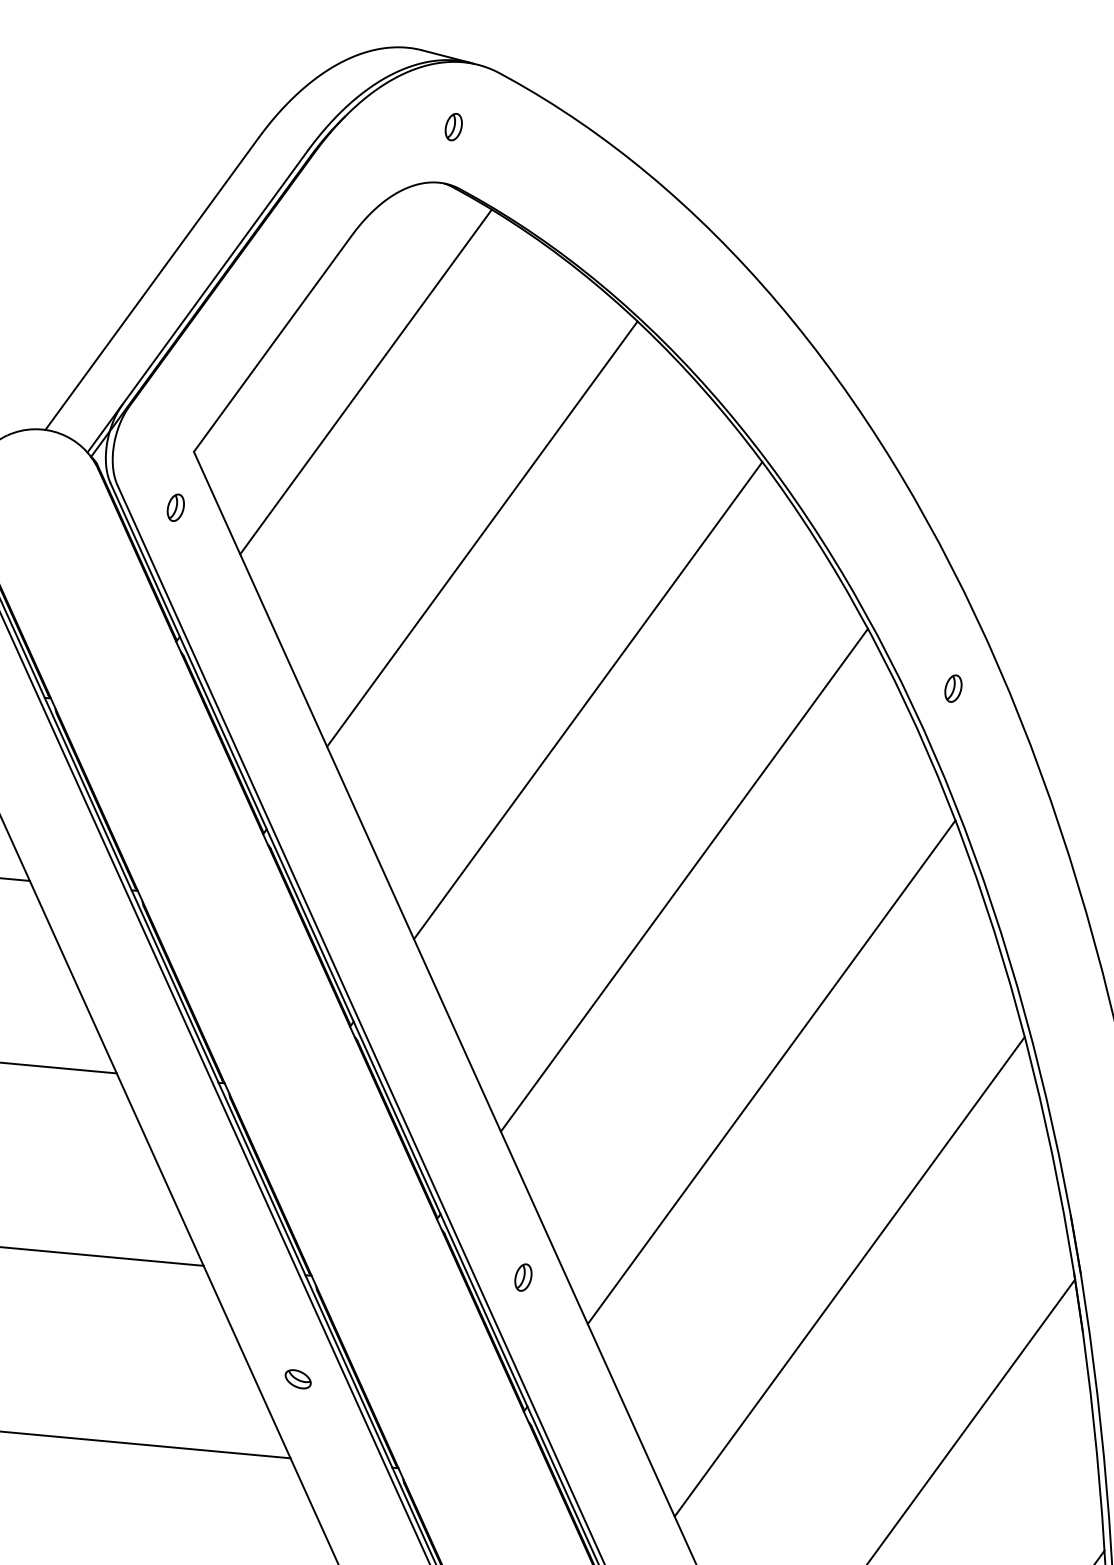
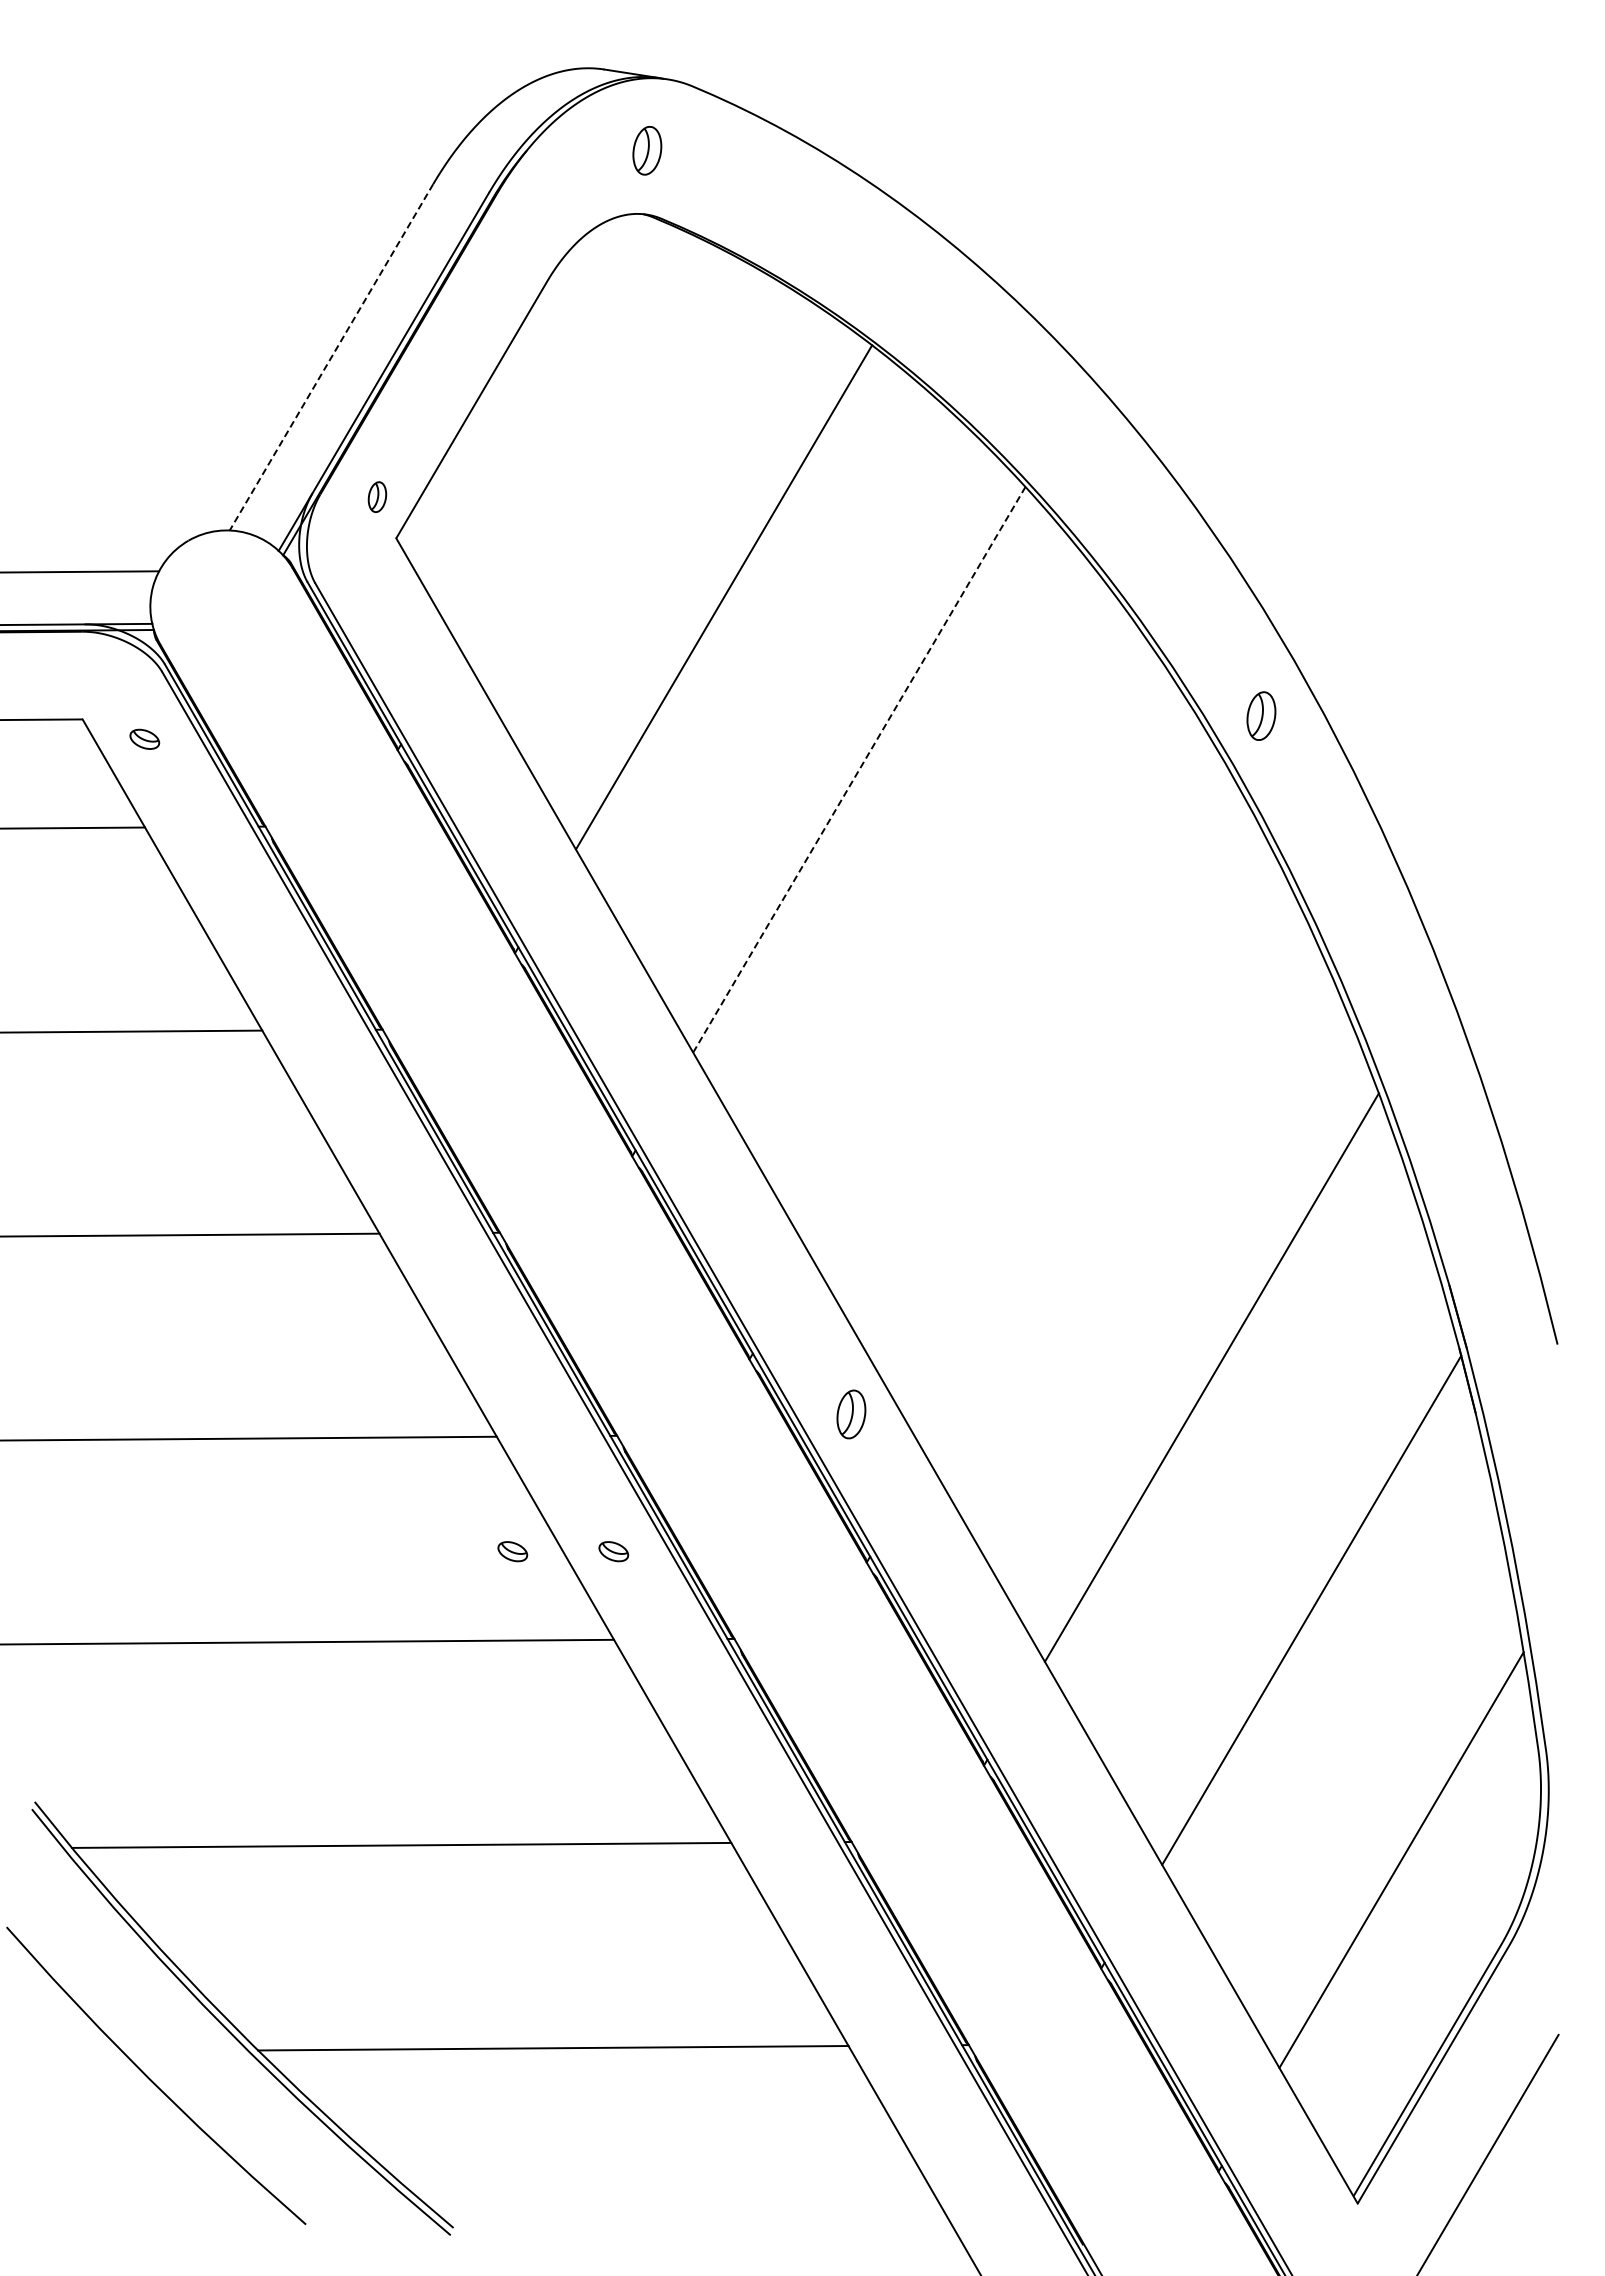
part: (453, 126) -> (647, 150), size x1.6
line: (152, 284) -> (331, 357), solid -> dashed
line: (365, 381) -> (578, 441), removed
part: (175, 507) -> (377, 496), moved
part: (953, 688) -> (1261, 716), size x1.6
line: (588, 701) -> (859, 770), solid -> dashed
line: (684, 880) -> (985, 957), removed
line: (771, 1071) -> (1102, 1159), removed
part: (523, 1277) -> (851, 1414), size x1.6
part: (207, 1370) -> (512, 1551), added

